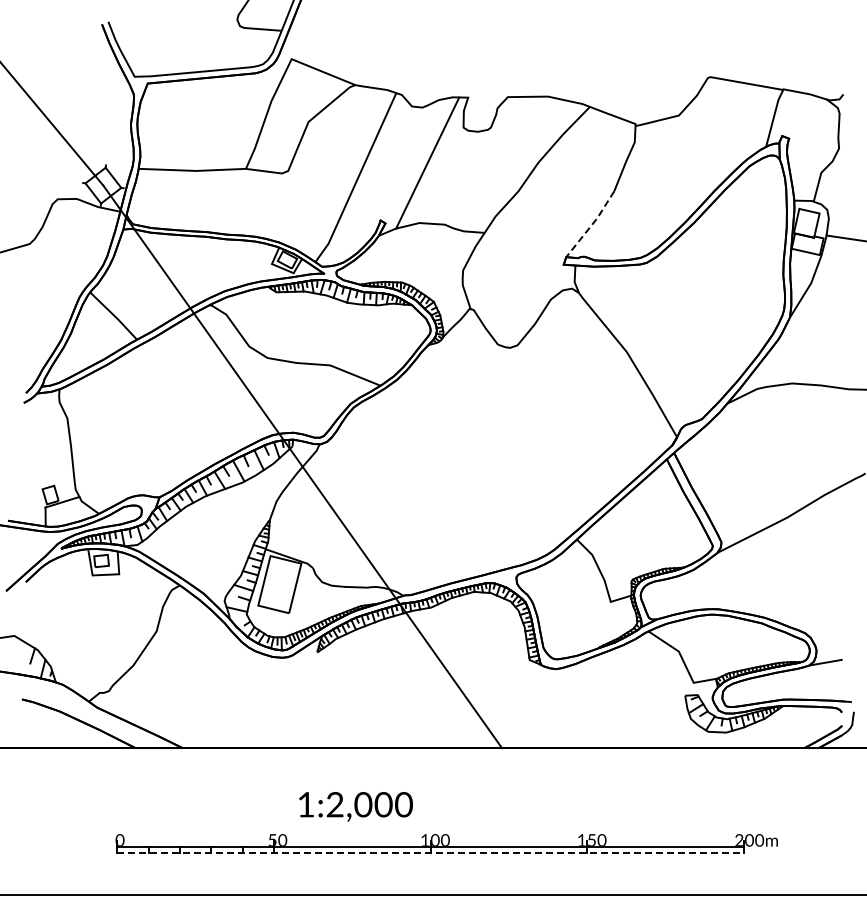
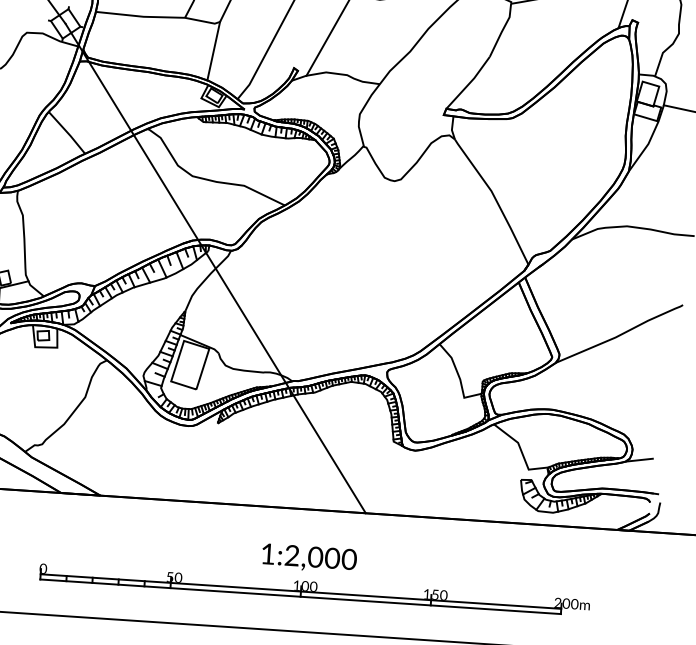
line: (282, 206) -> (213, 51), added
line: (591, 225) -> (469, 83), dashed -> solid
text: (355, 806) -> (309, 558), moved
line: (431, 853) -> (301, 596), dashed -> solid

